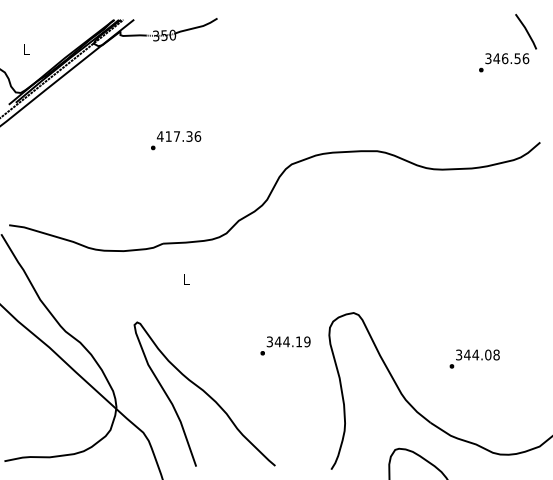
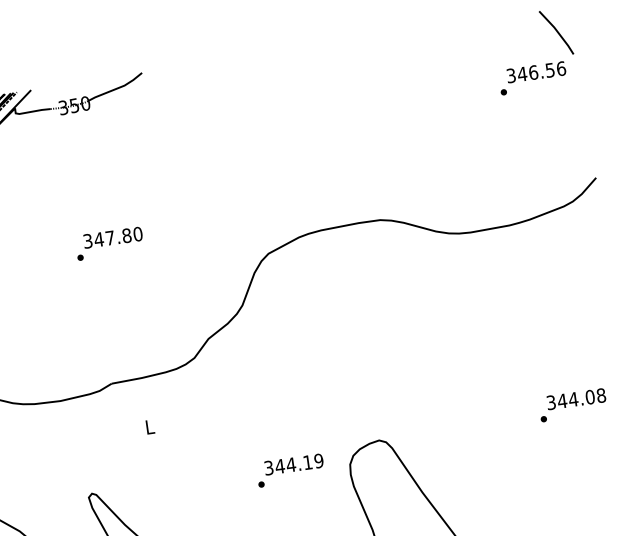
text: (178, 136) -> (112, 237), 417.36 -> 347.80
text: (285, 345) -> (290, 469), moved
text: (474, 358) -> (572, 404), moved

